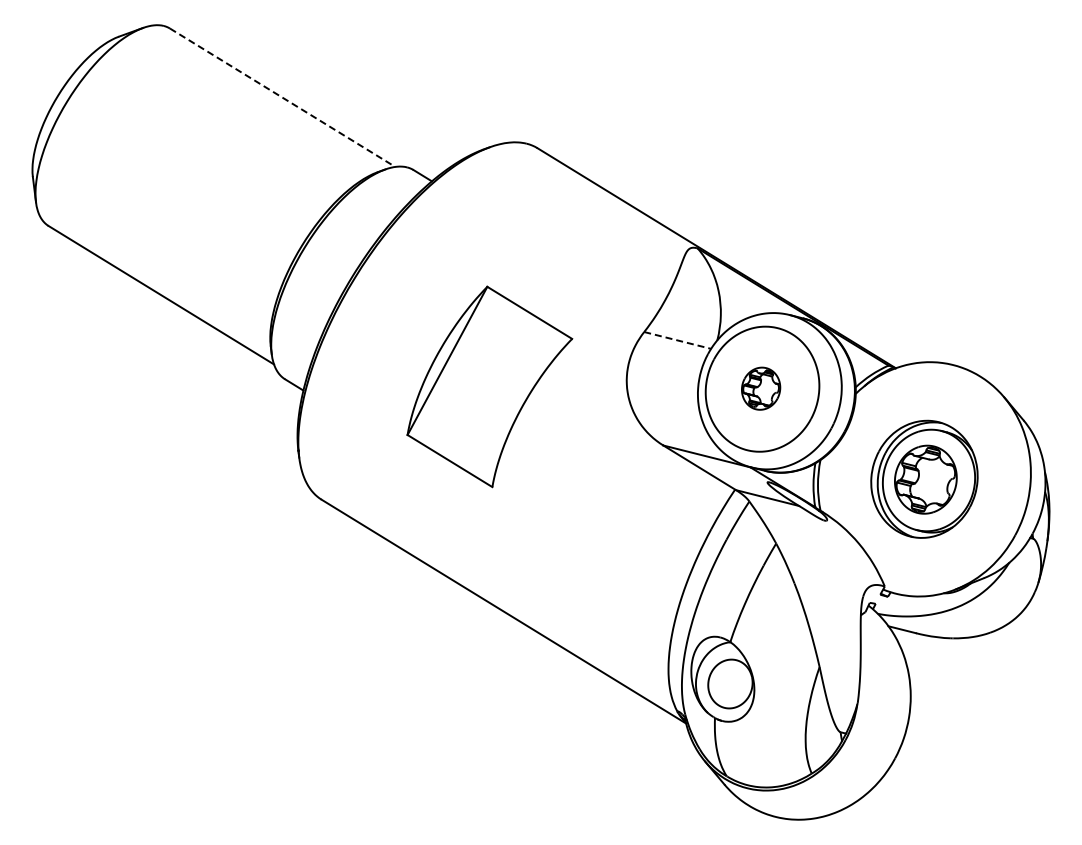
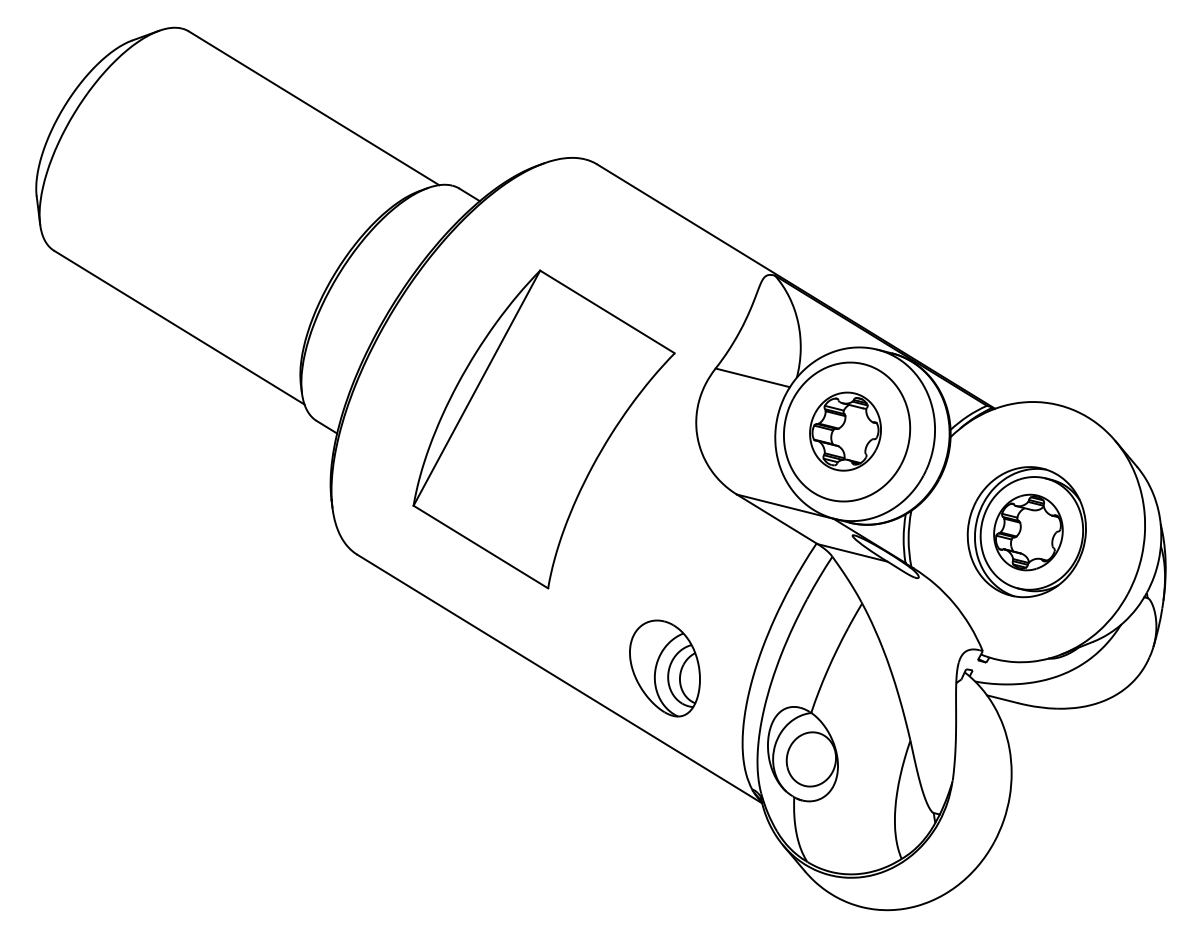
line: (283, 98) -> (315, 109), dashed -> solid
line: (678, 340) -> (753, 377), dashed -> solid
part: (489, 386) -> (543, 429), size x1.43
part: (760, 388) -> (844, 431), size x1.67
part: (598, 602) -> (664, 668), added

